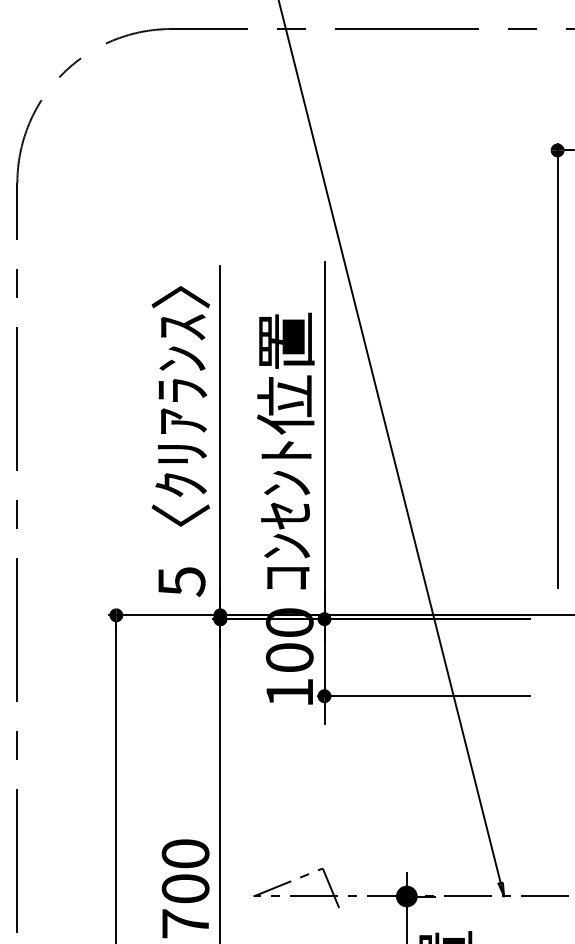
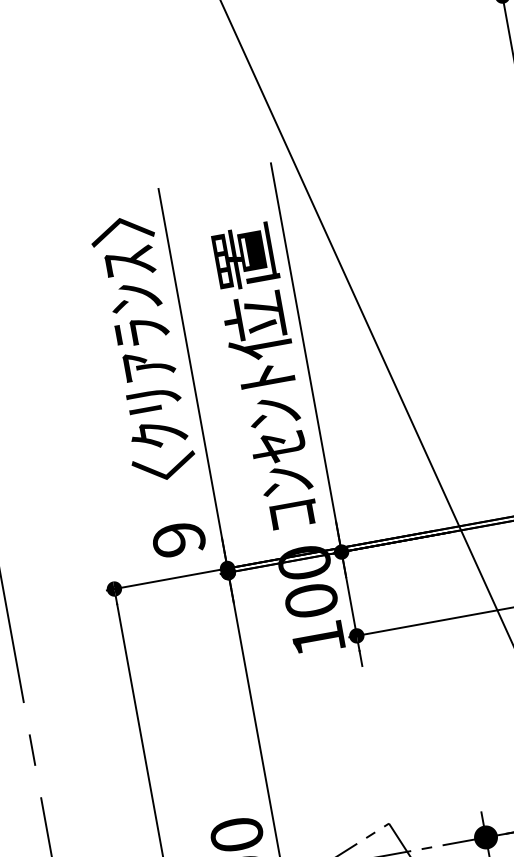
text: (181, 582) -> (178, 540), 5 -> 9

